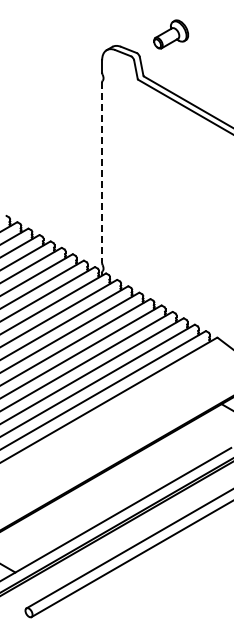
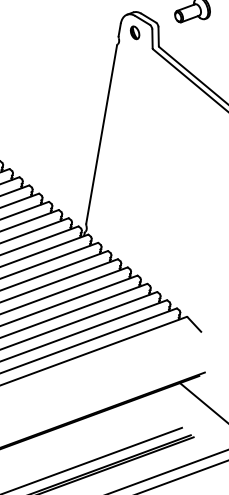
part: (117, 66) -> (134, 32), added
line: (102, 173) -> (101, 135), dashed -> solid

